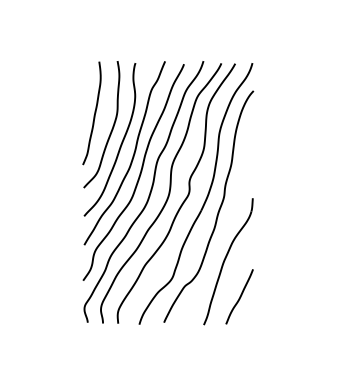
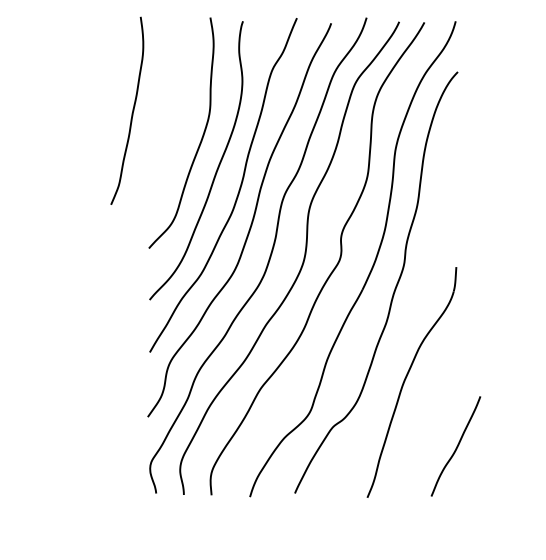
curve: (93, 115) -> (130, 114), moved
curve: (239, 296) -> (455, 445), moved

